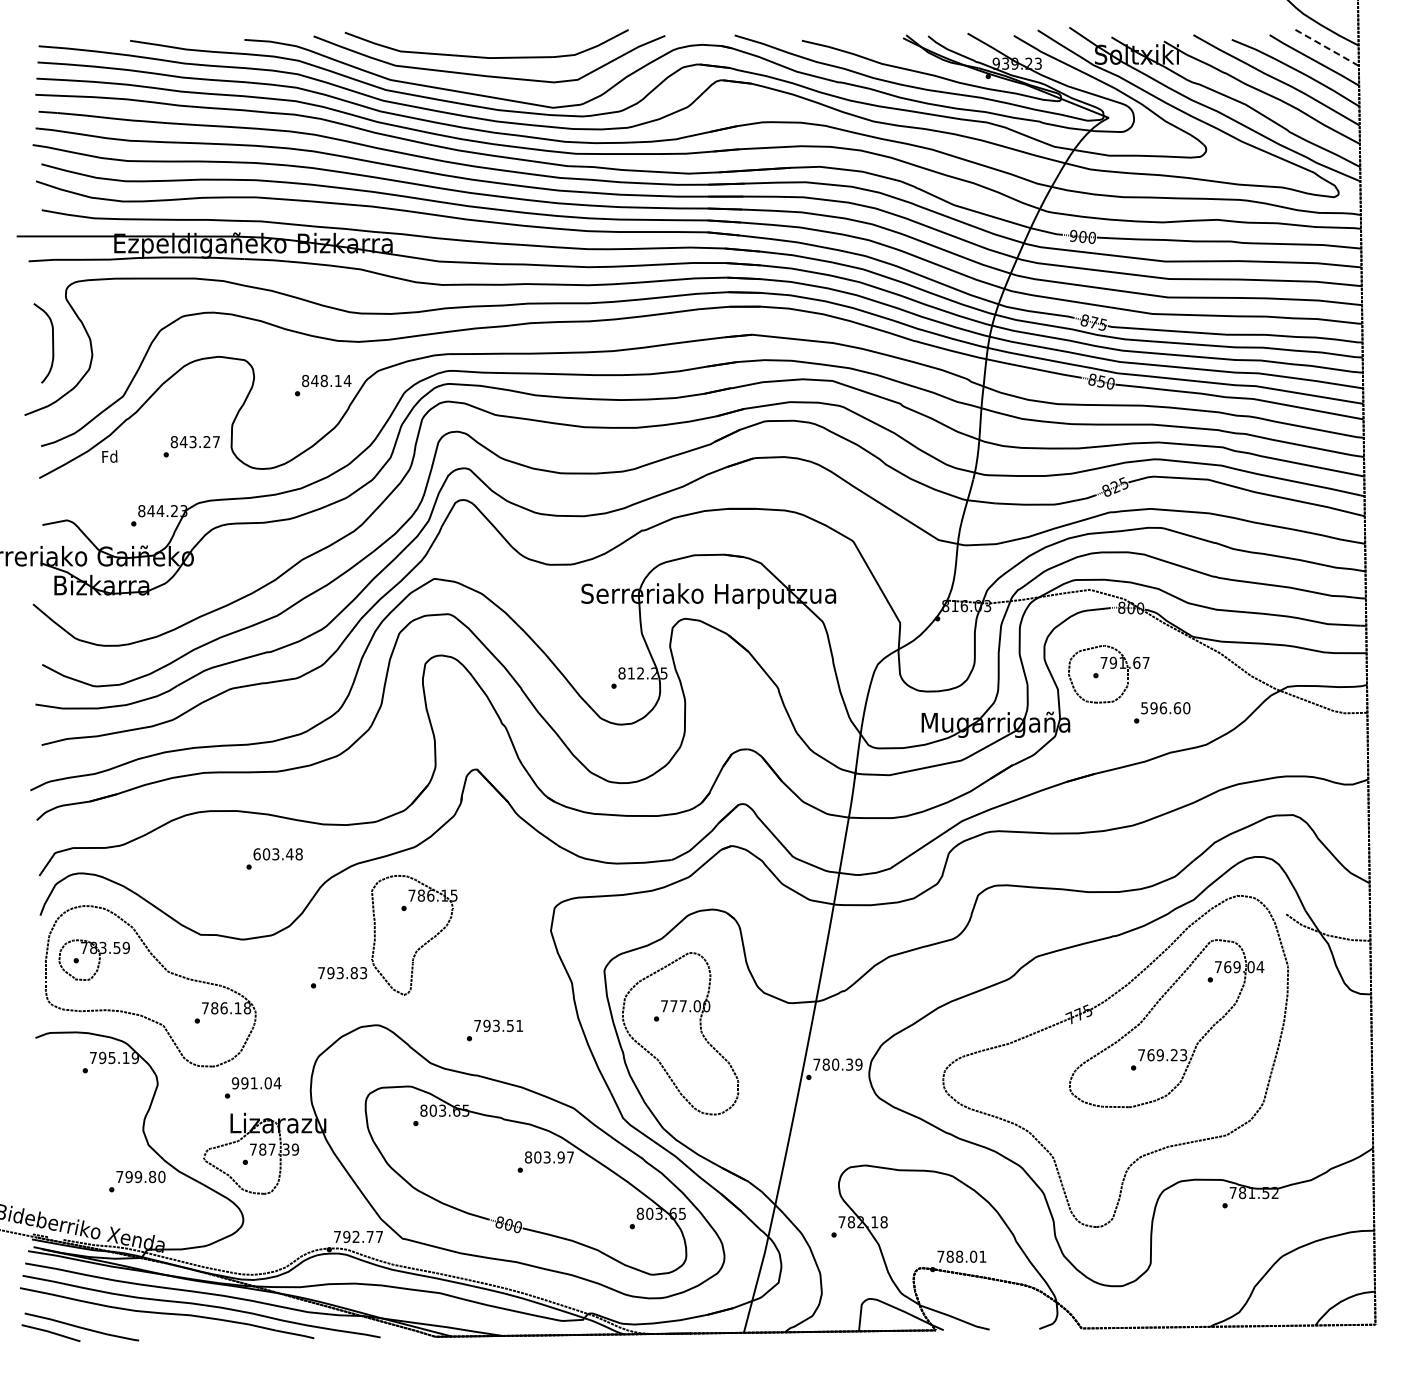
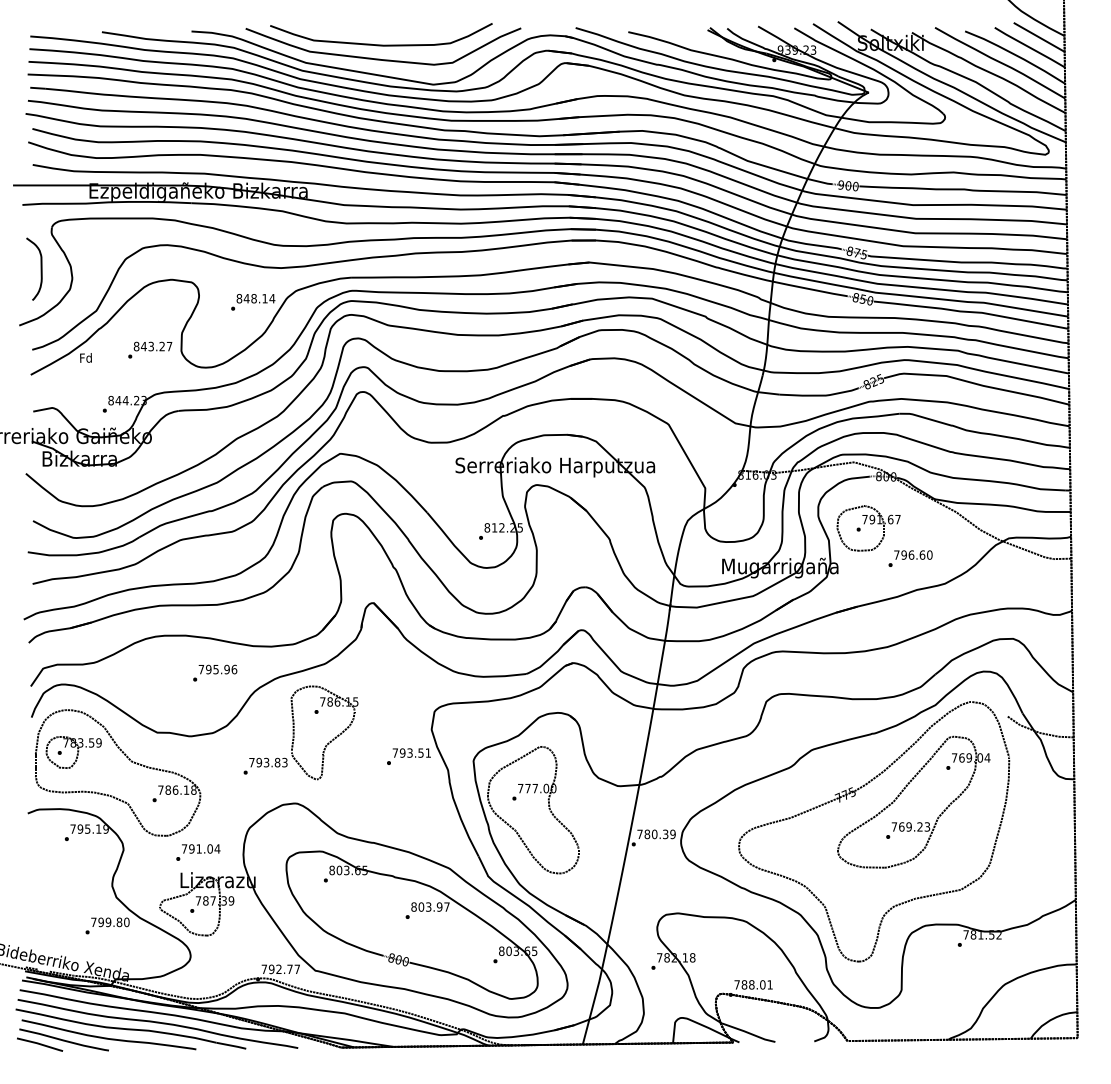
line: (1325, 47) -> (1038, 37), dashed -> solid
text: (1144, 708) -> (896, 555), 596.60 -> 796.60
text: (277, 854) -> (217, 669), 603.48 -> 795.96
text: (494, 1030) -> (408, 756), moved
text: (235, 1083) -> (184, 849), 991.04 -> 791.04
curve: (138, 1324) -> (108, 1037), added

